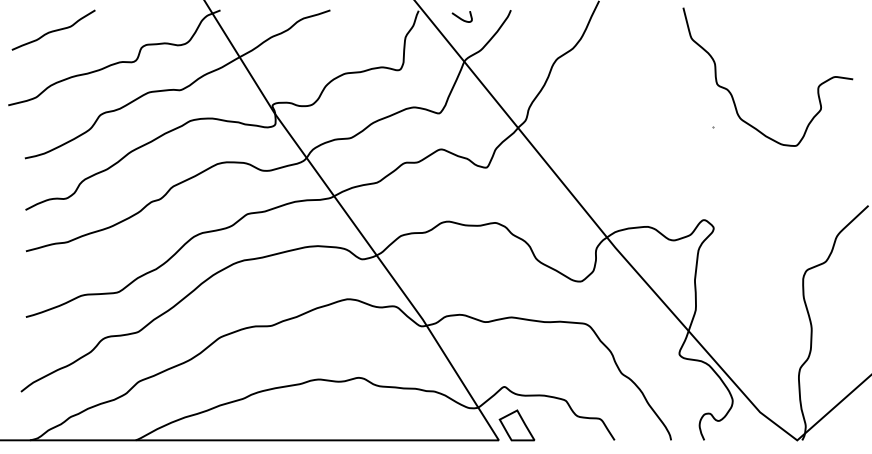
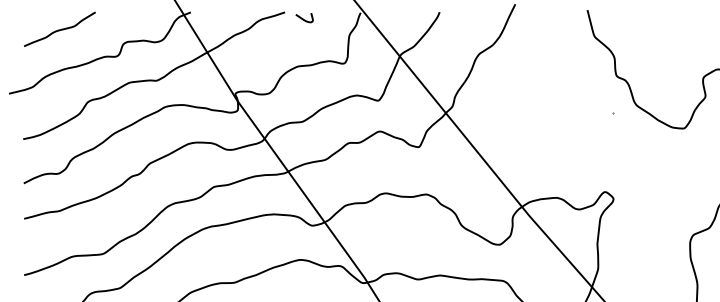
curve: (460, 17) -> (303, 18), moved
curve: (53, 30) -> (59, 29), moved

